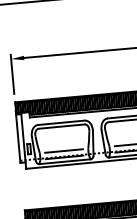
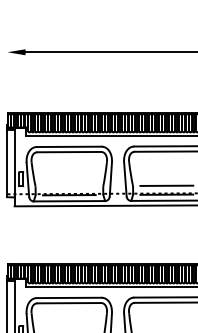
line: (12, 74) -> (7, 73), removed
line: (63, 151) -> (68, 186), removed

